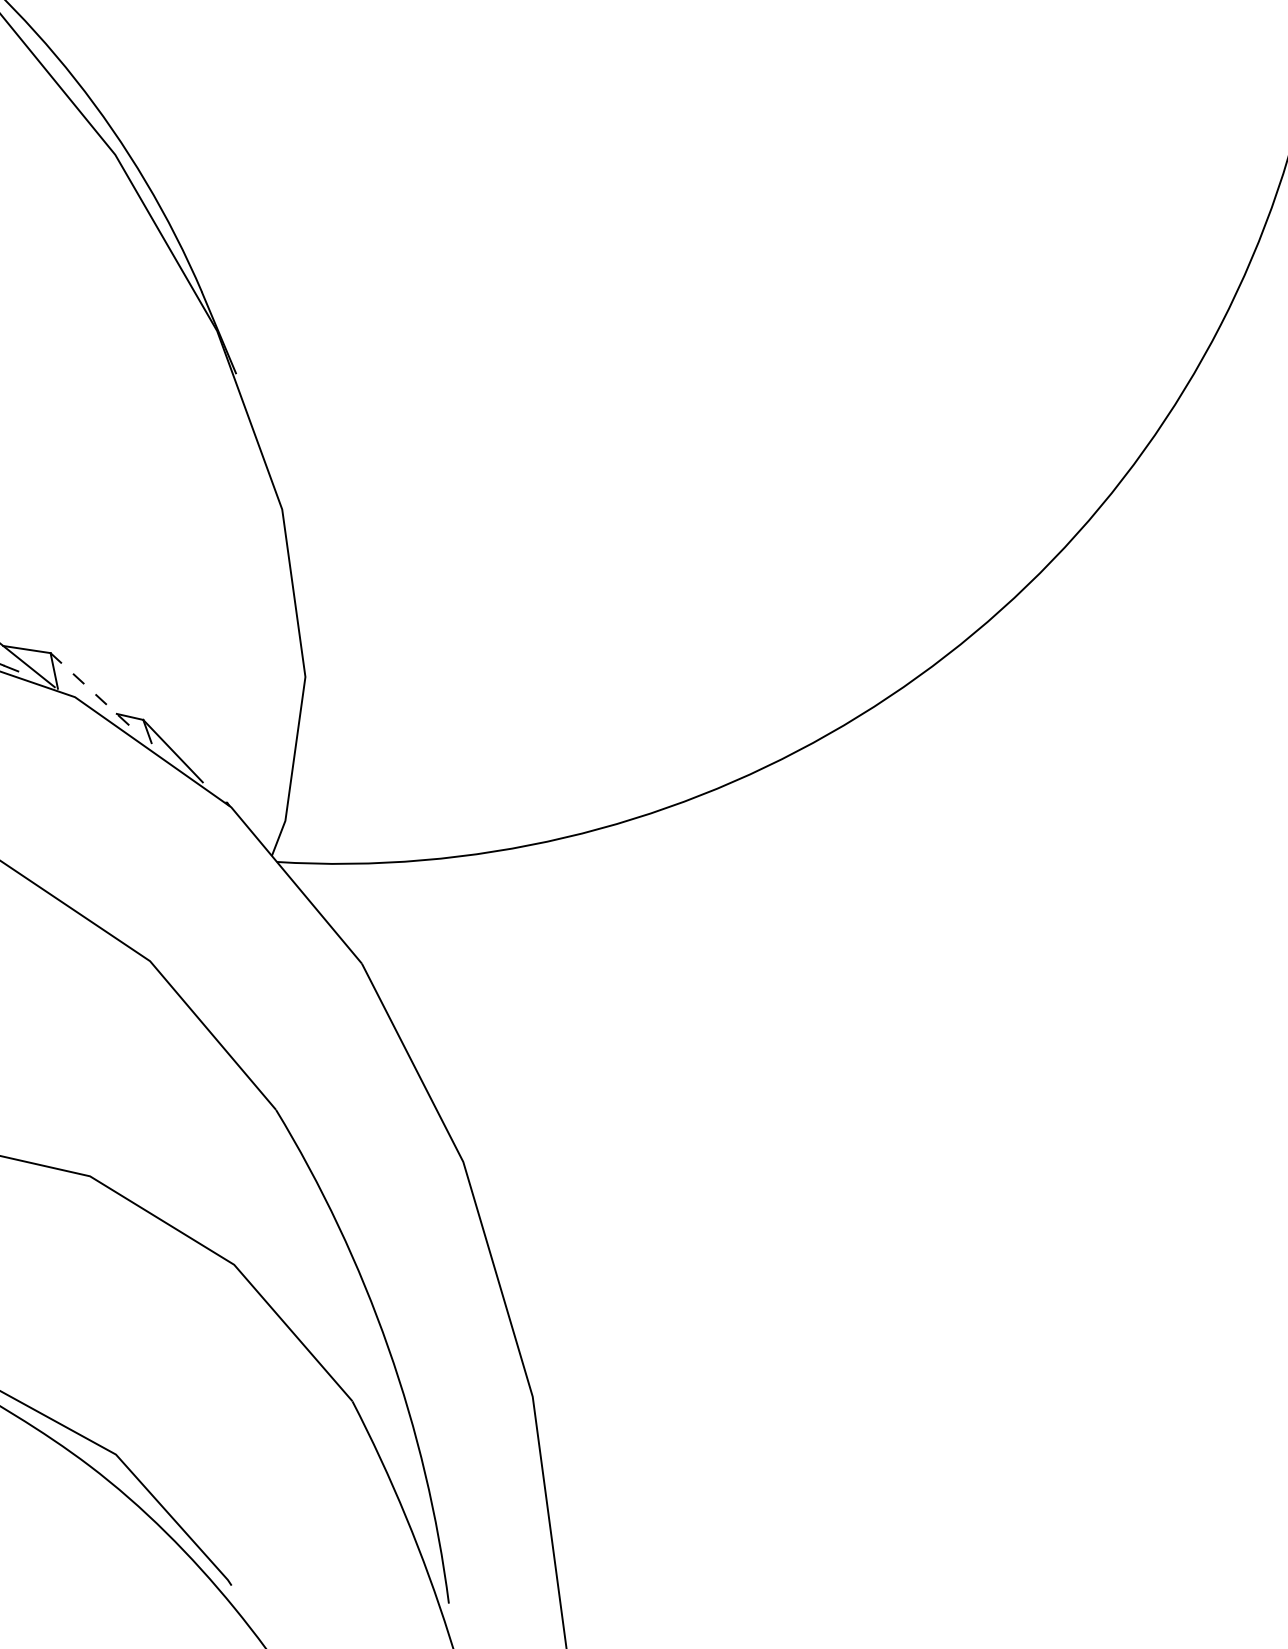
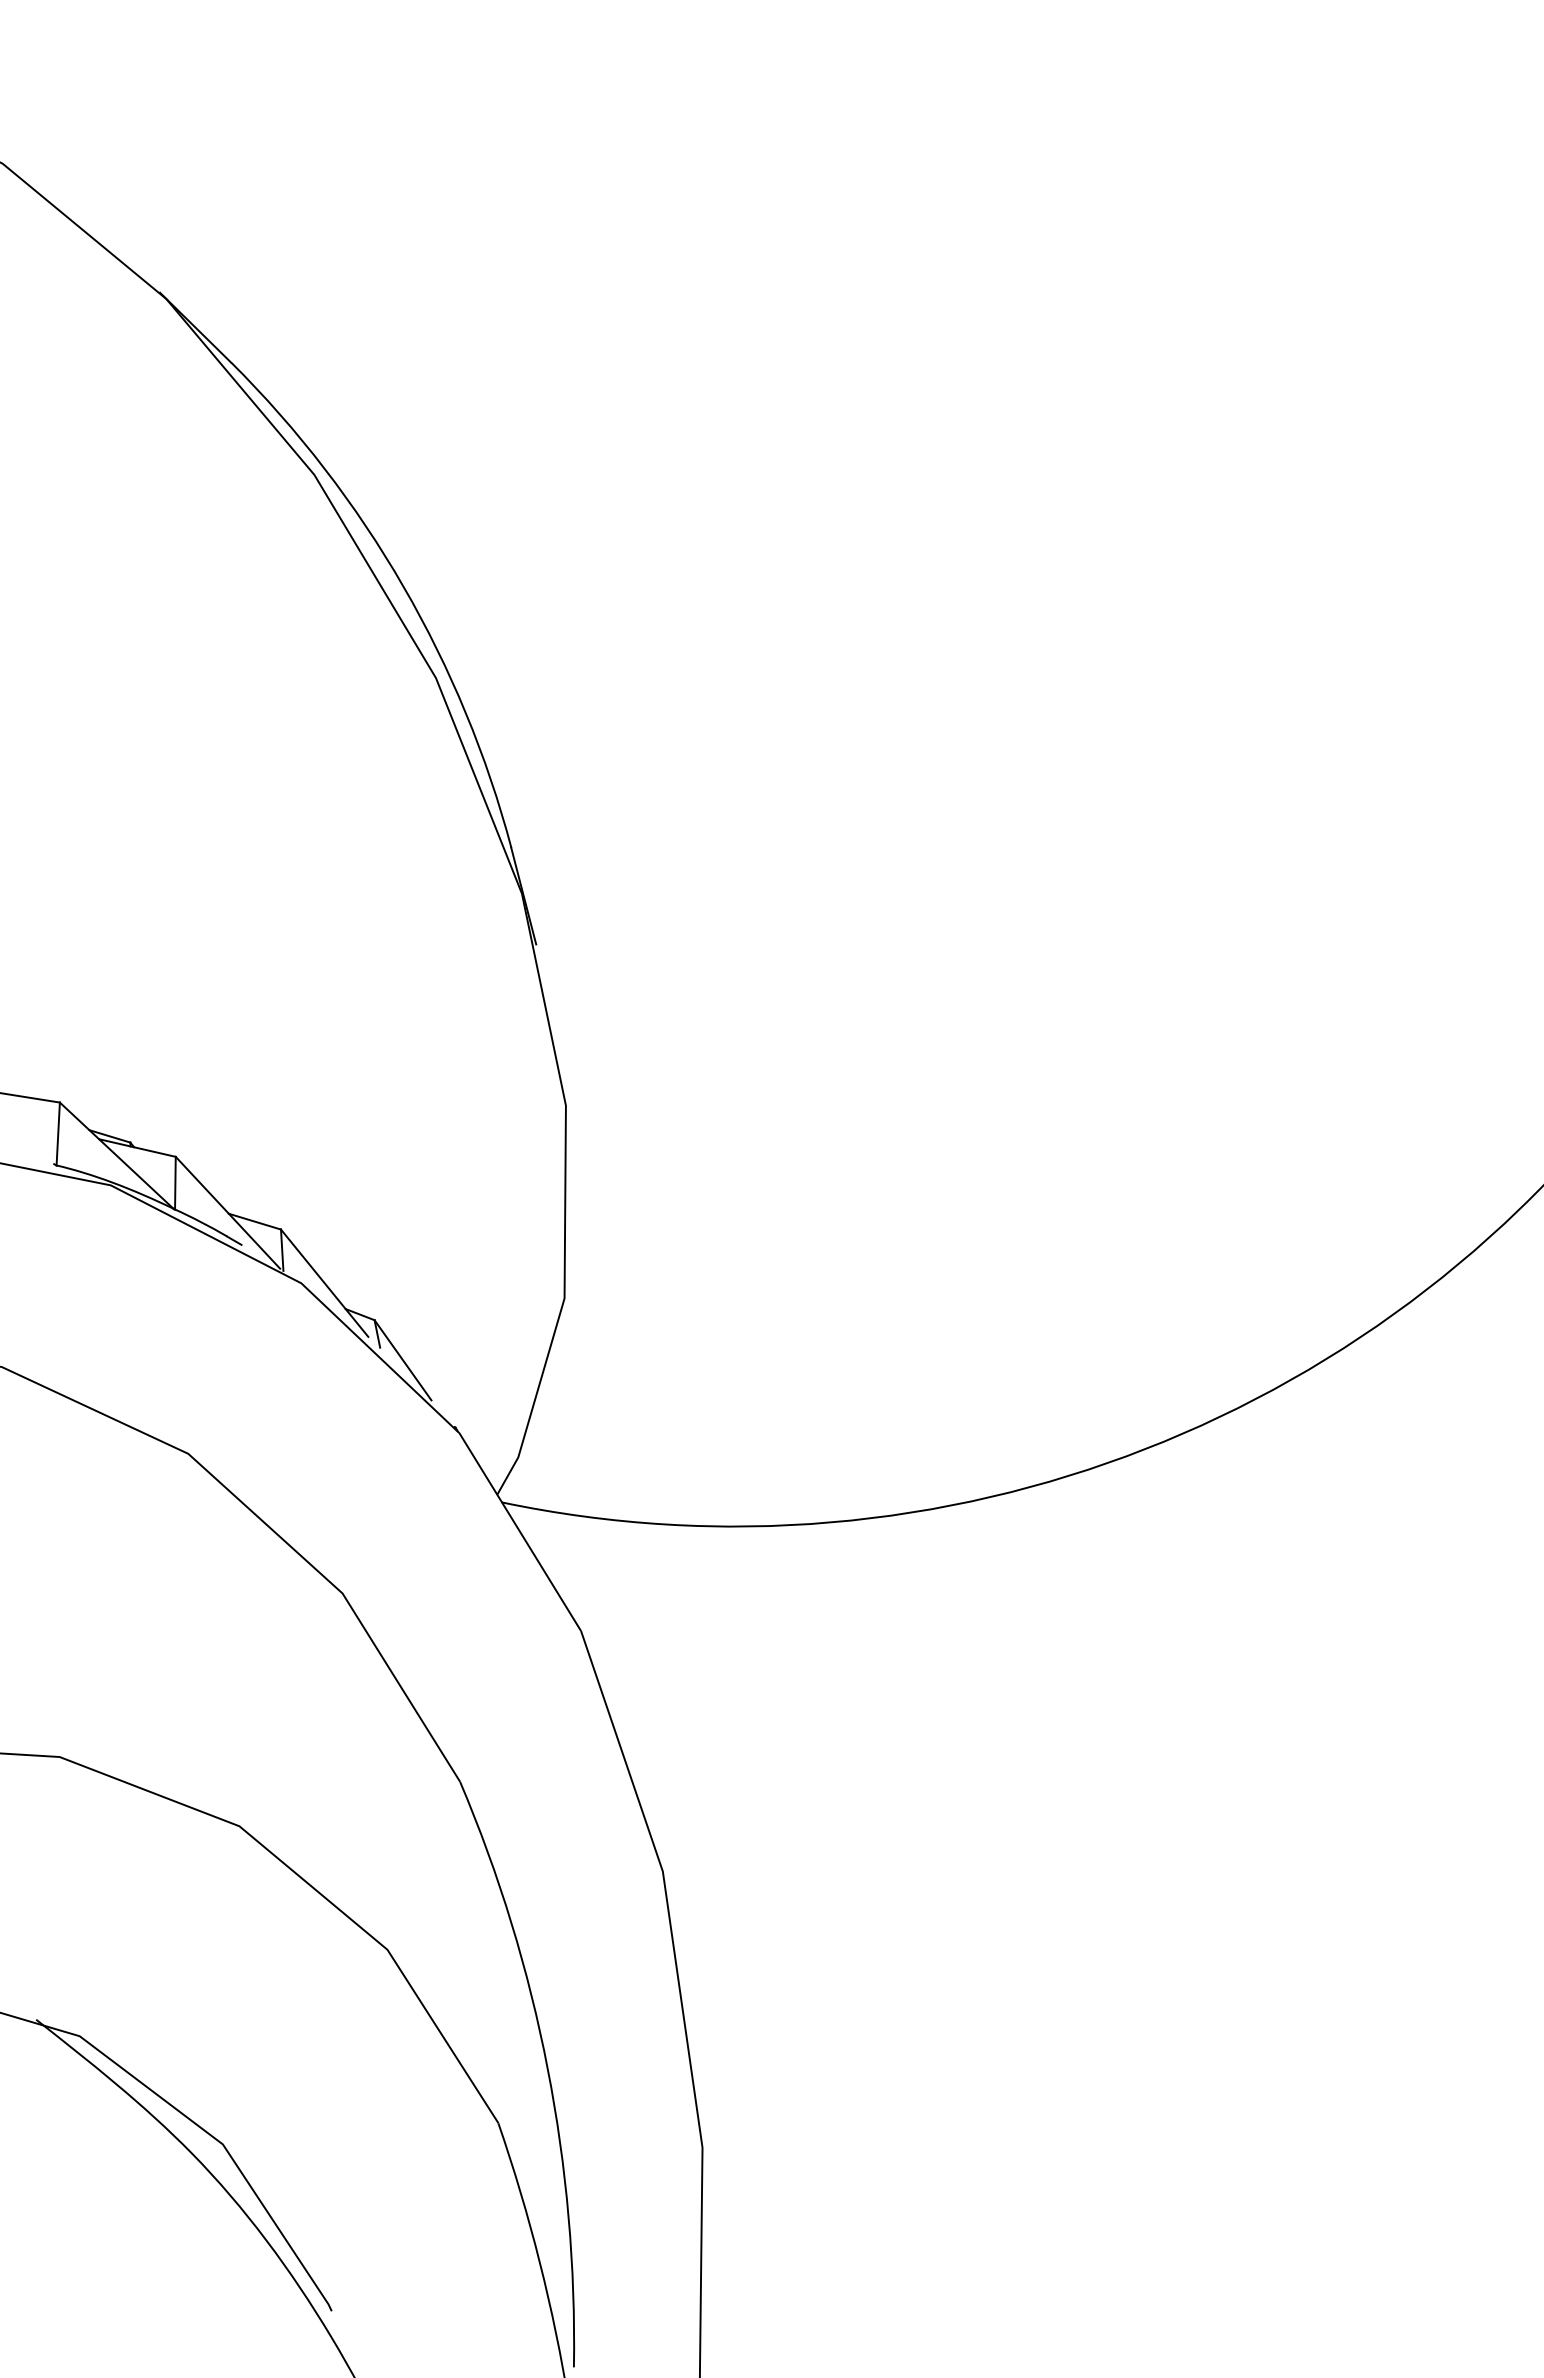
line: (95, 694) -> (324, 1283), dashed -> solid

